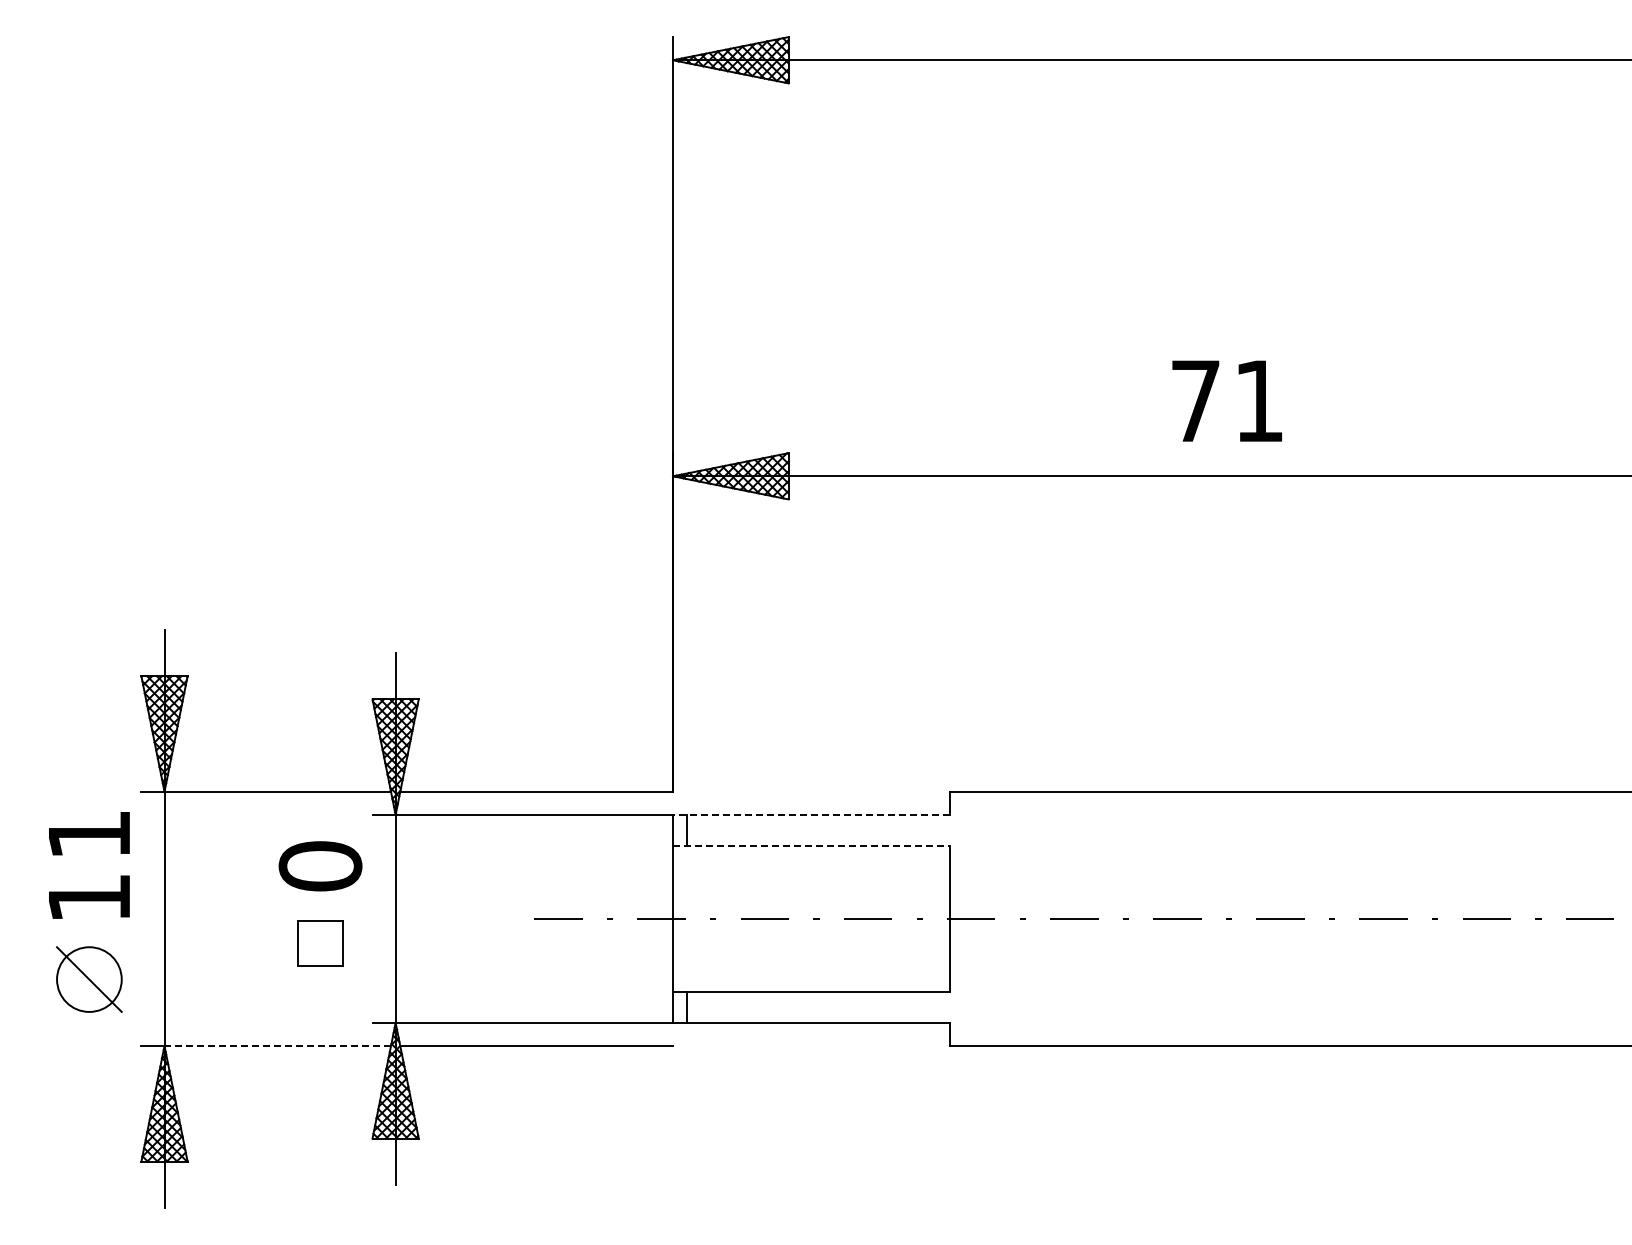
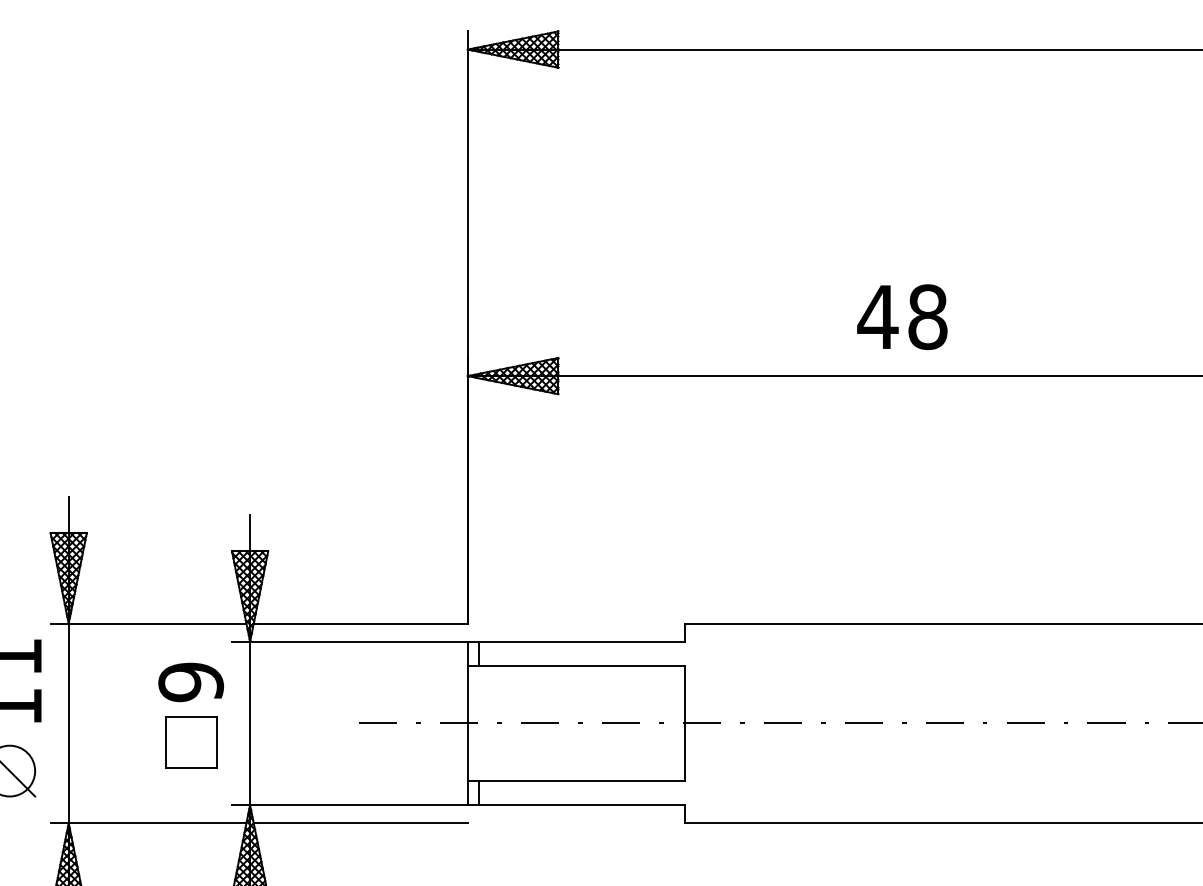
text: (1226, 401) -> (902, 317), 71 -> 48
line: (811, 814) -> (576, 641), dashed -> solid
line: (811, 845) -> (576, 665), dashed -> solid
text: (320, 866) -> (191, 682), 0 -> 9
part: (320, 943) -> (191, 742), size x1.43
line: (277, 1046) -> (157, 823), dashed -> solid

